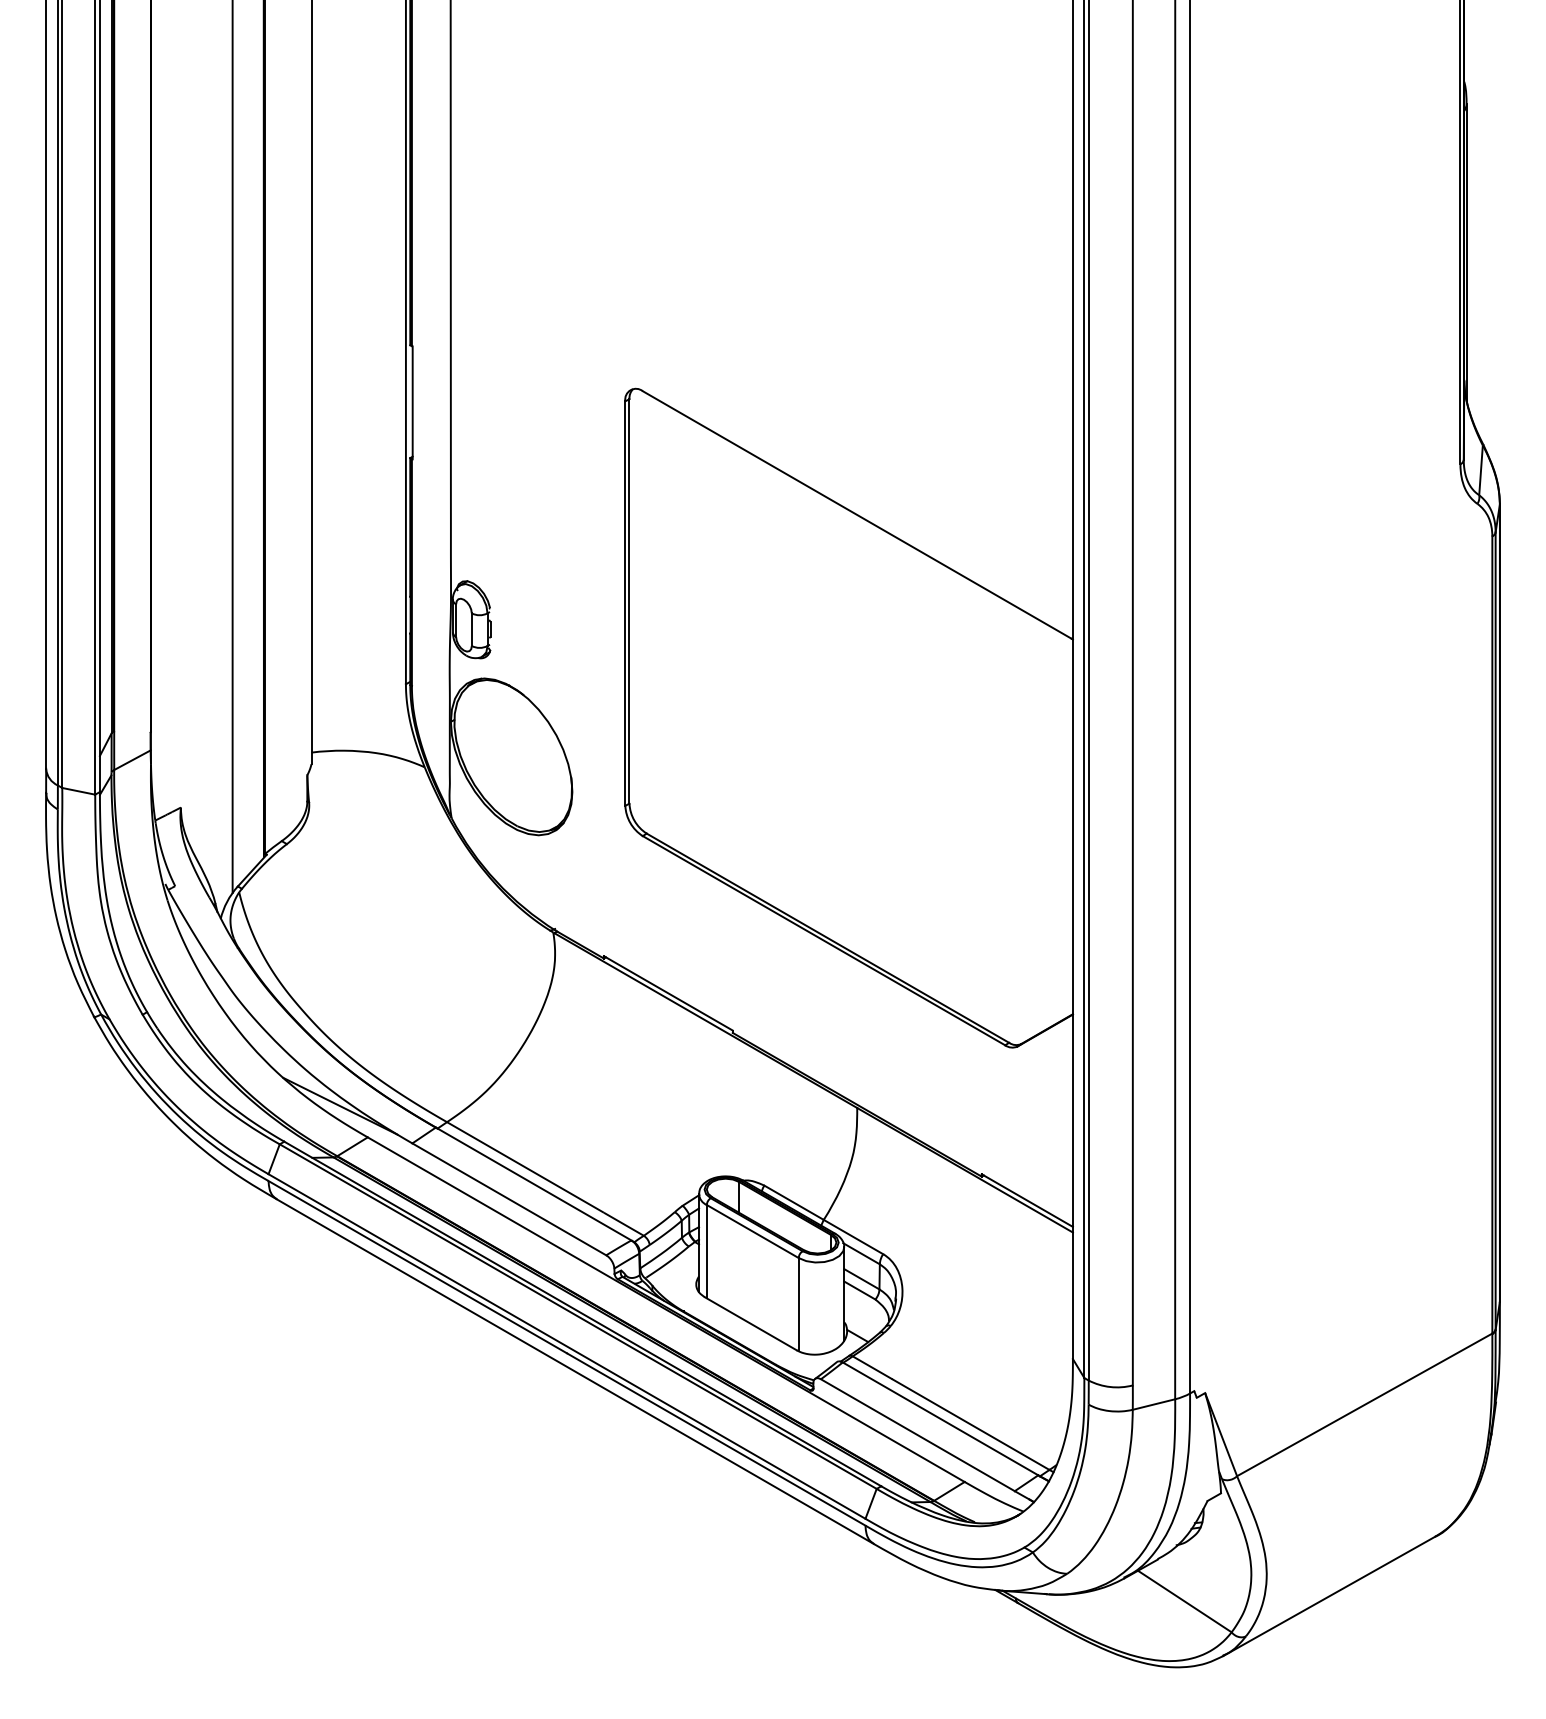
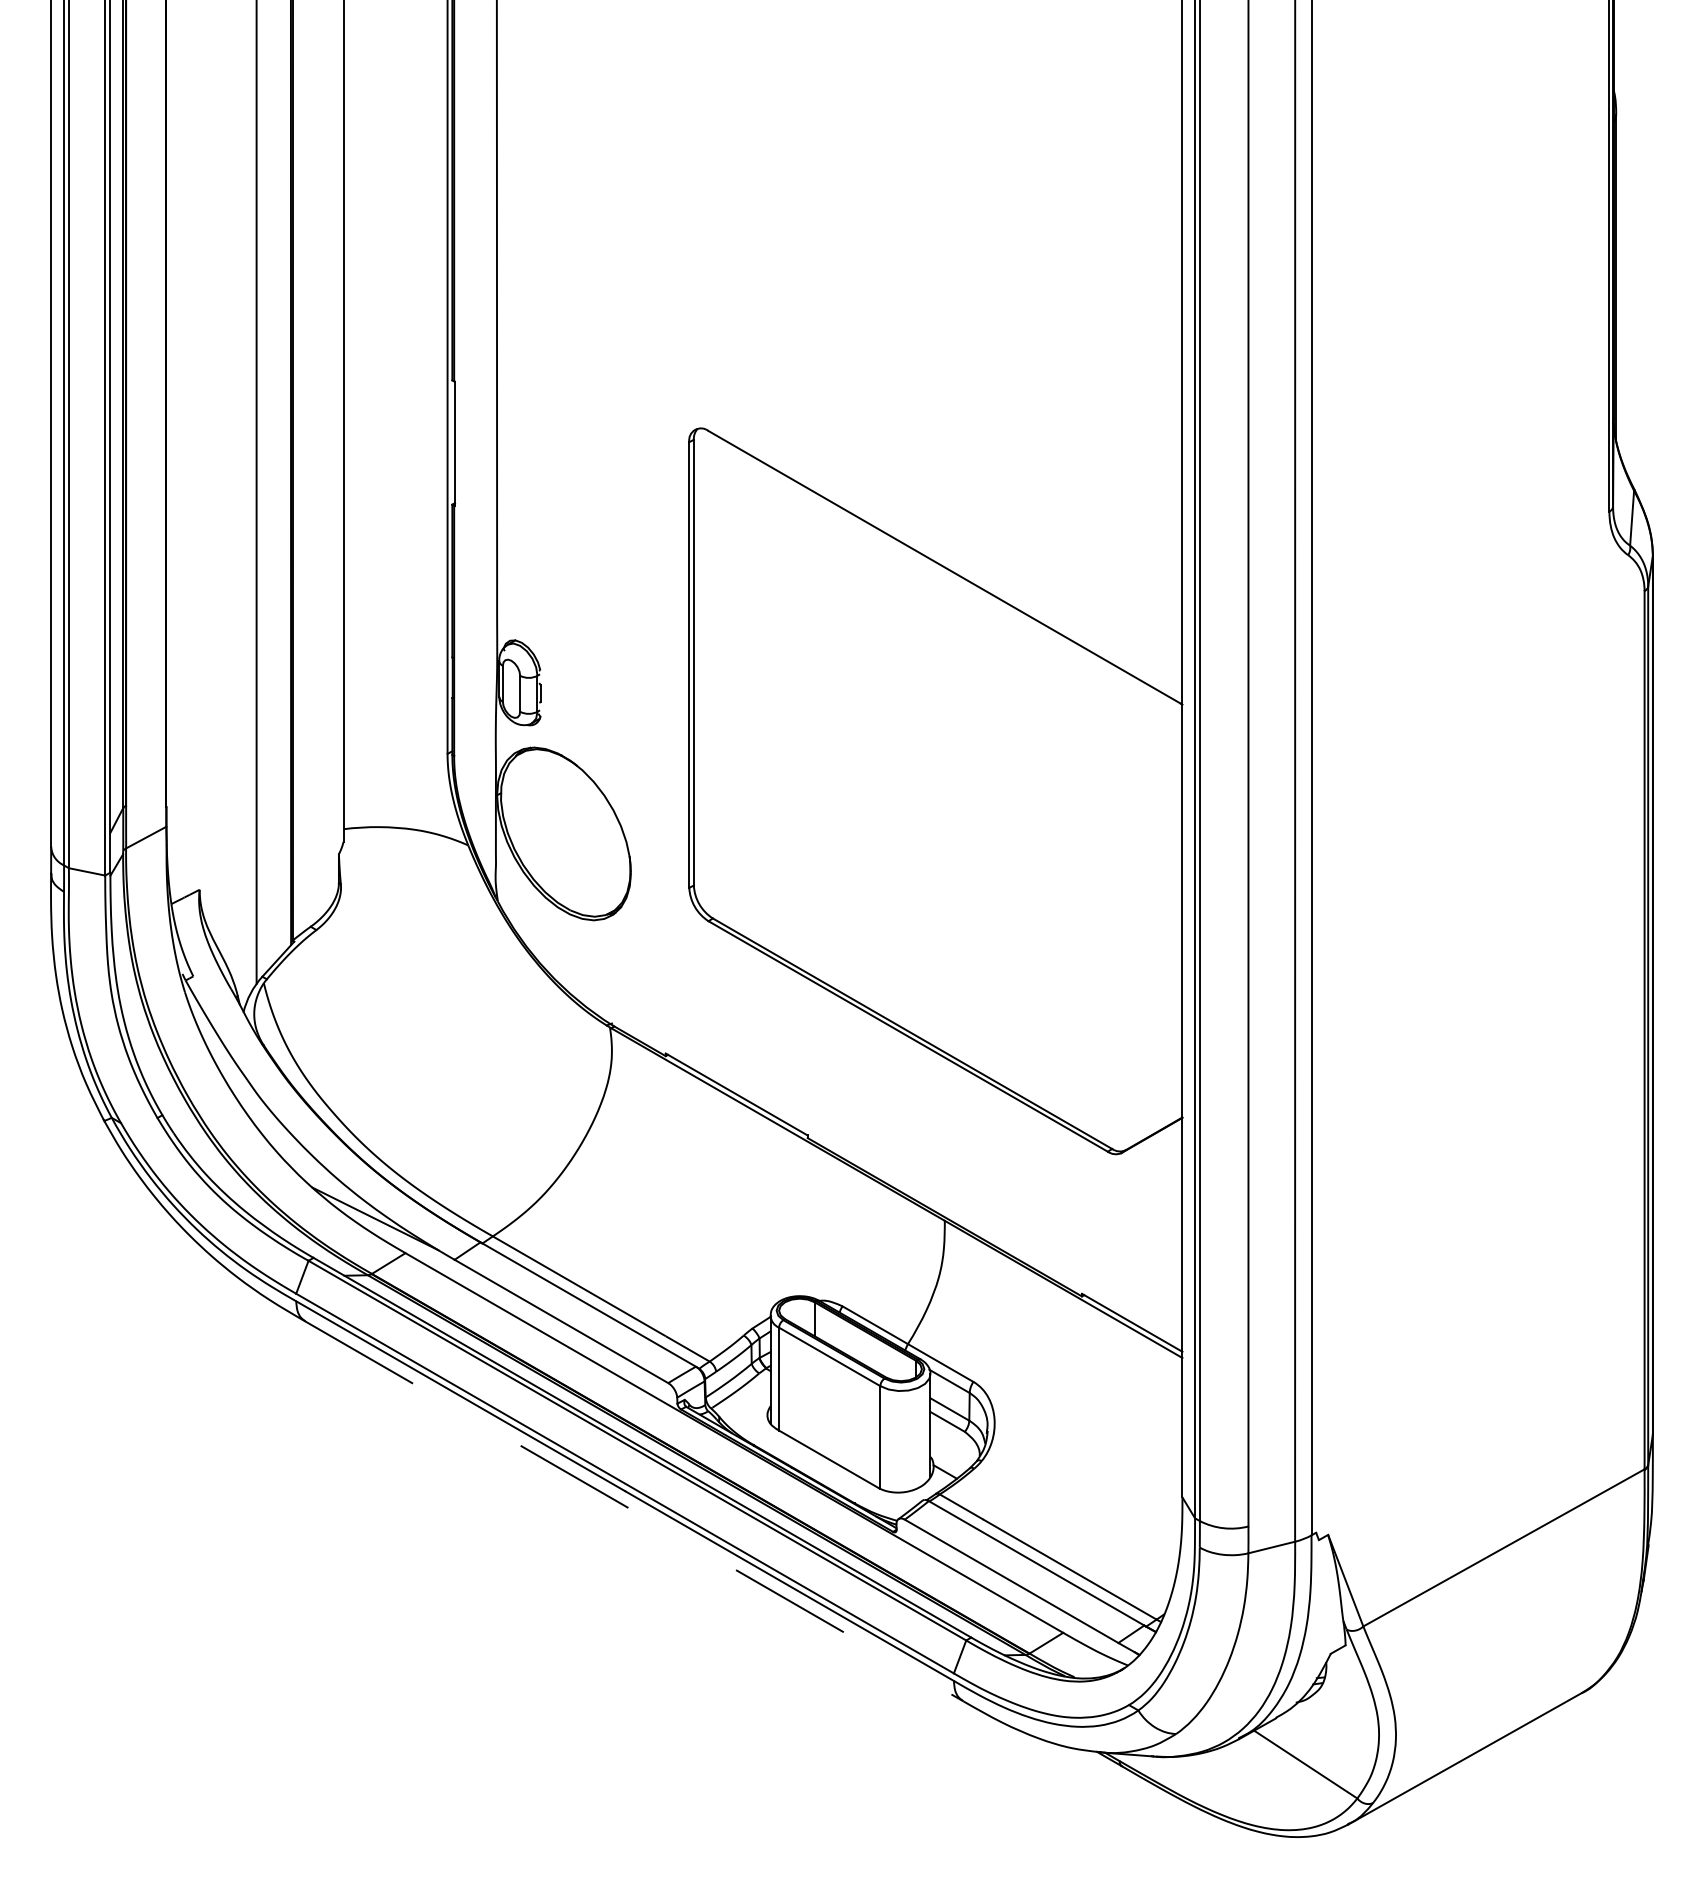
line: (575, 1371) -> (634, 1511), solid -> dashed

